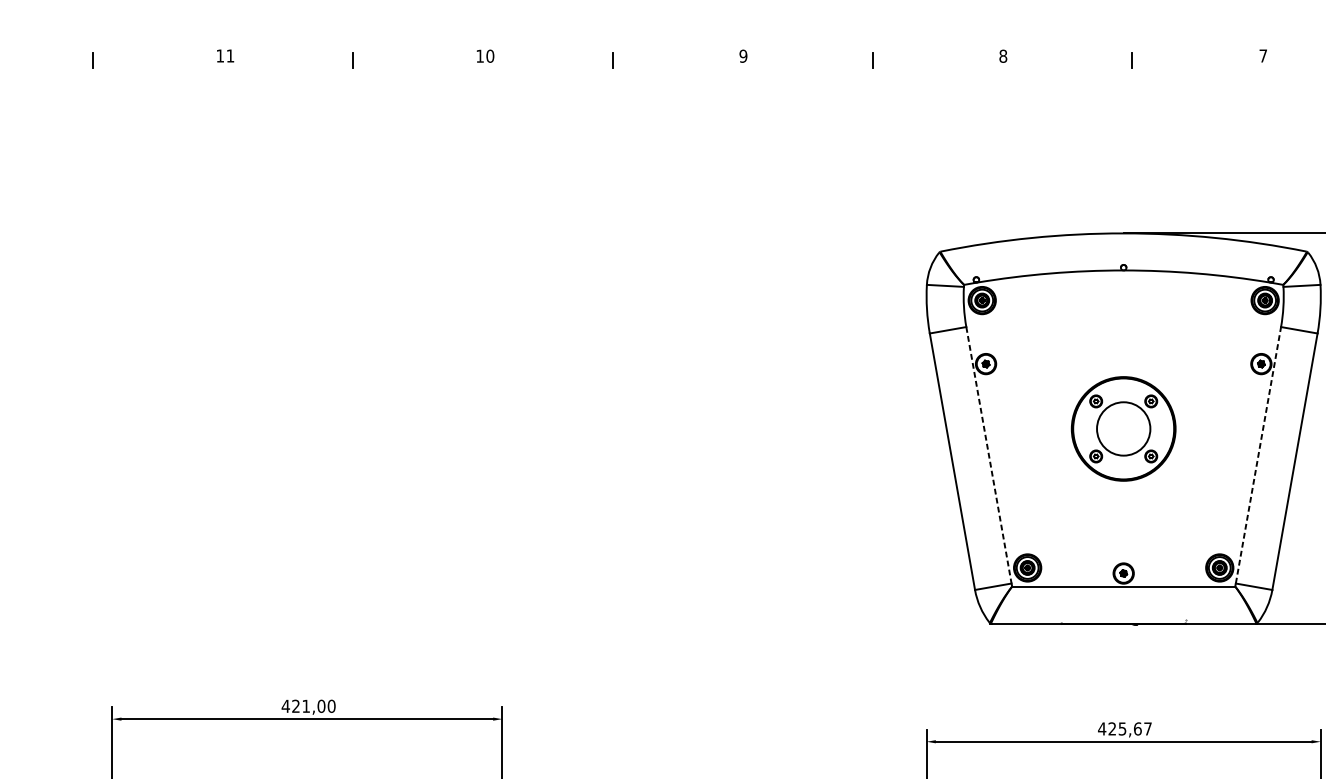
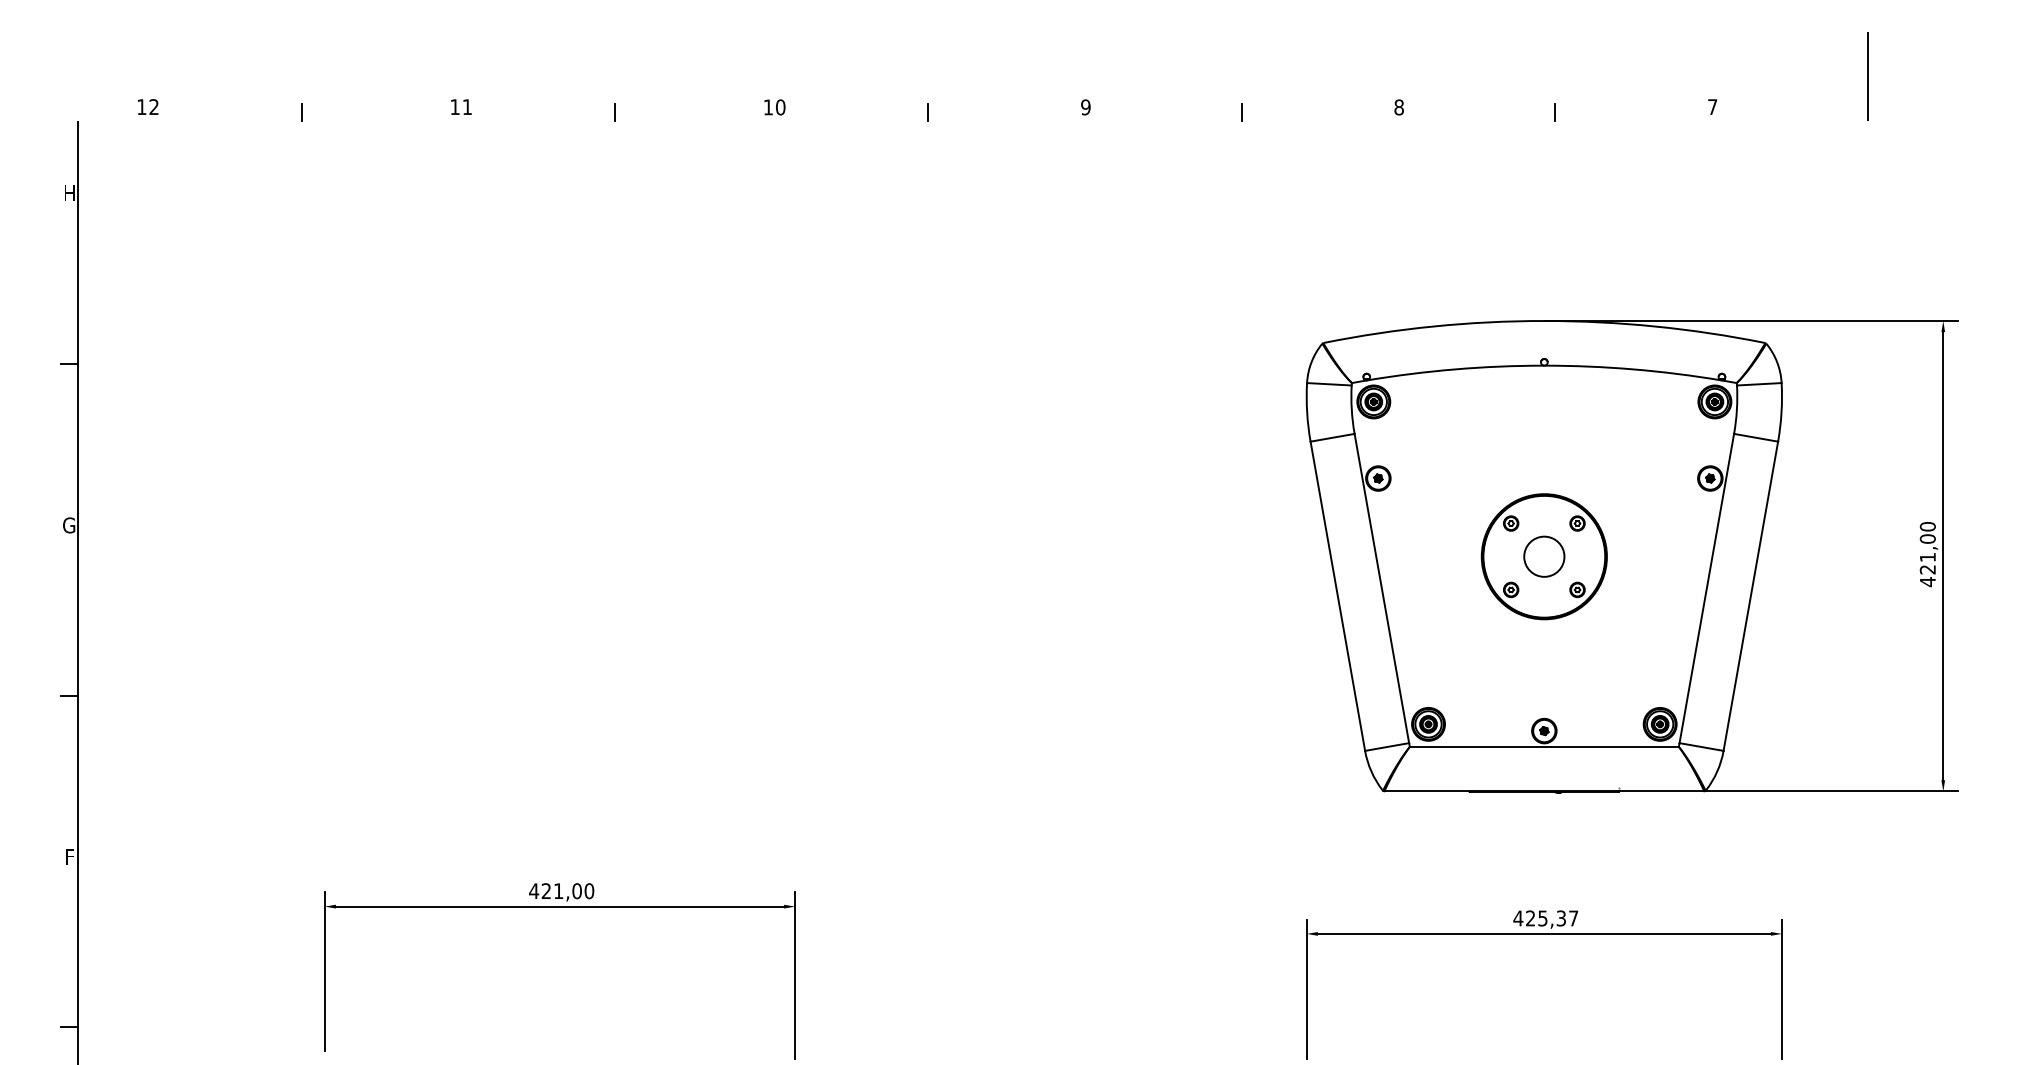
circle: (1123, 428) -> (1544, 556), size x0.62
line: (1258, 455) -> (1706, 588), dashed -> solid
line: (988, 456) -> (1381, 589), dashed -> solid
text: (1137, 728) -> (1561, 918), 425,67 -> 425,37

